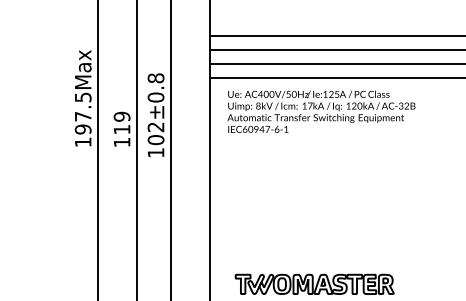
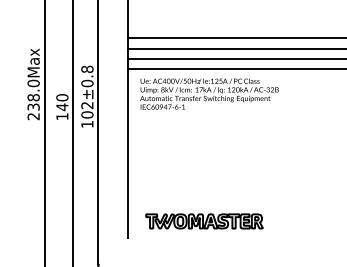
text: (82, 119) -> (33, 99), 197.5Max -> 238.0Max
text: (122, 123) -> (62, 102), 119 -> 140

